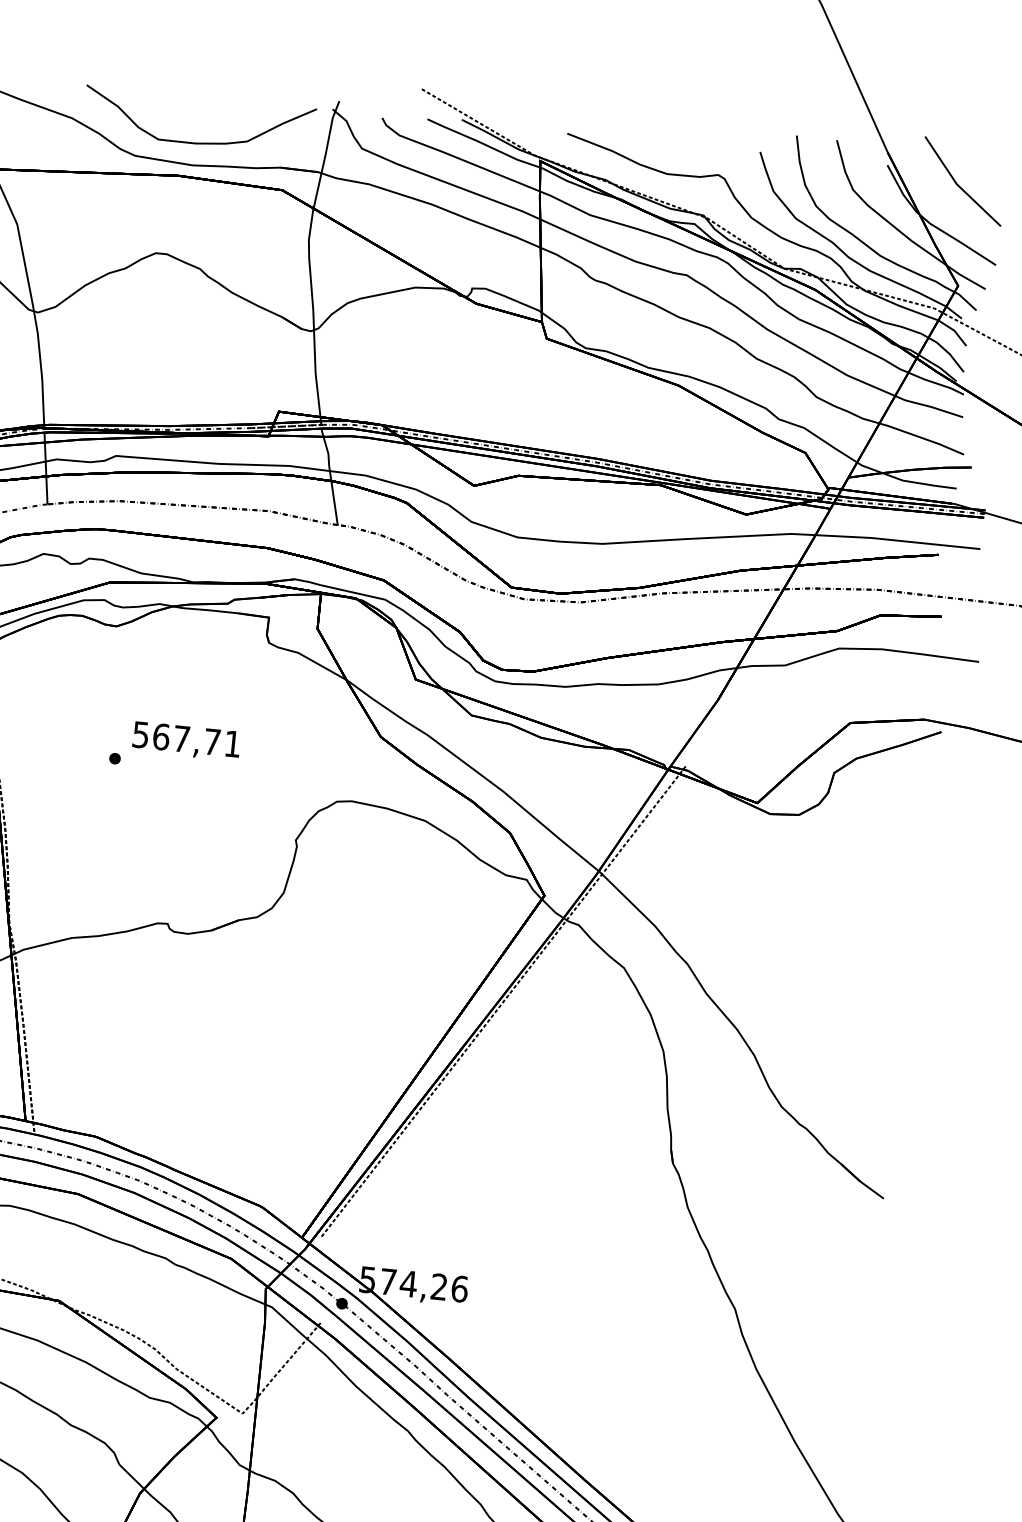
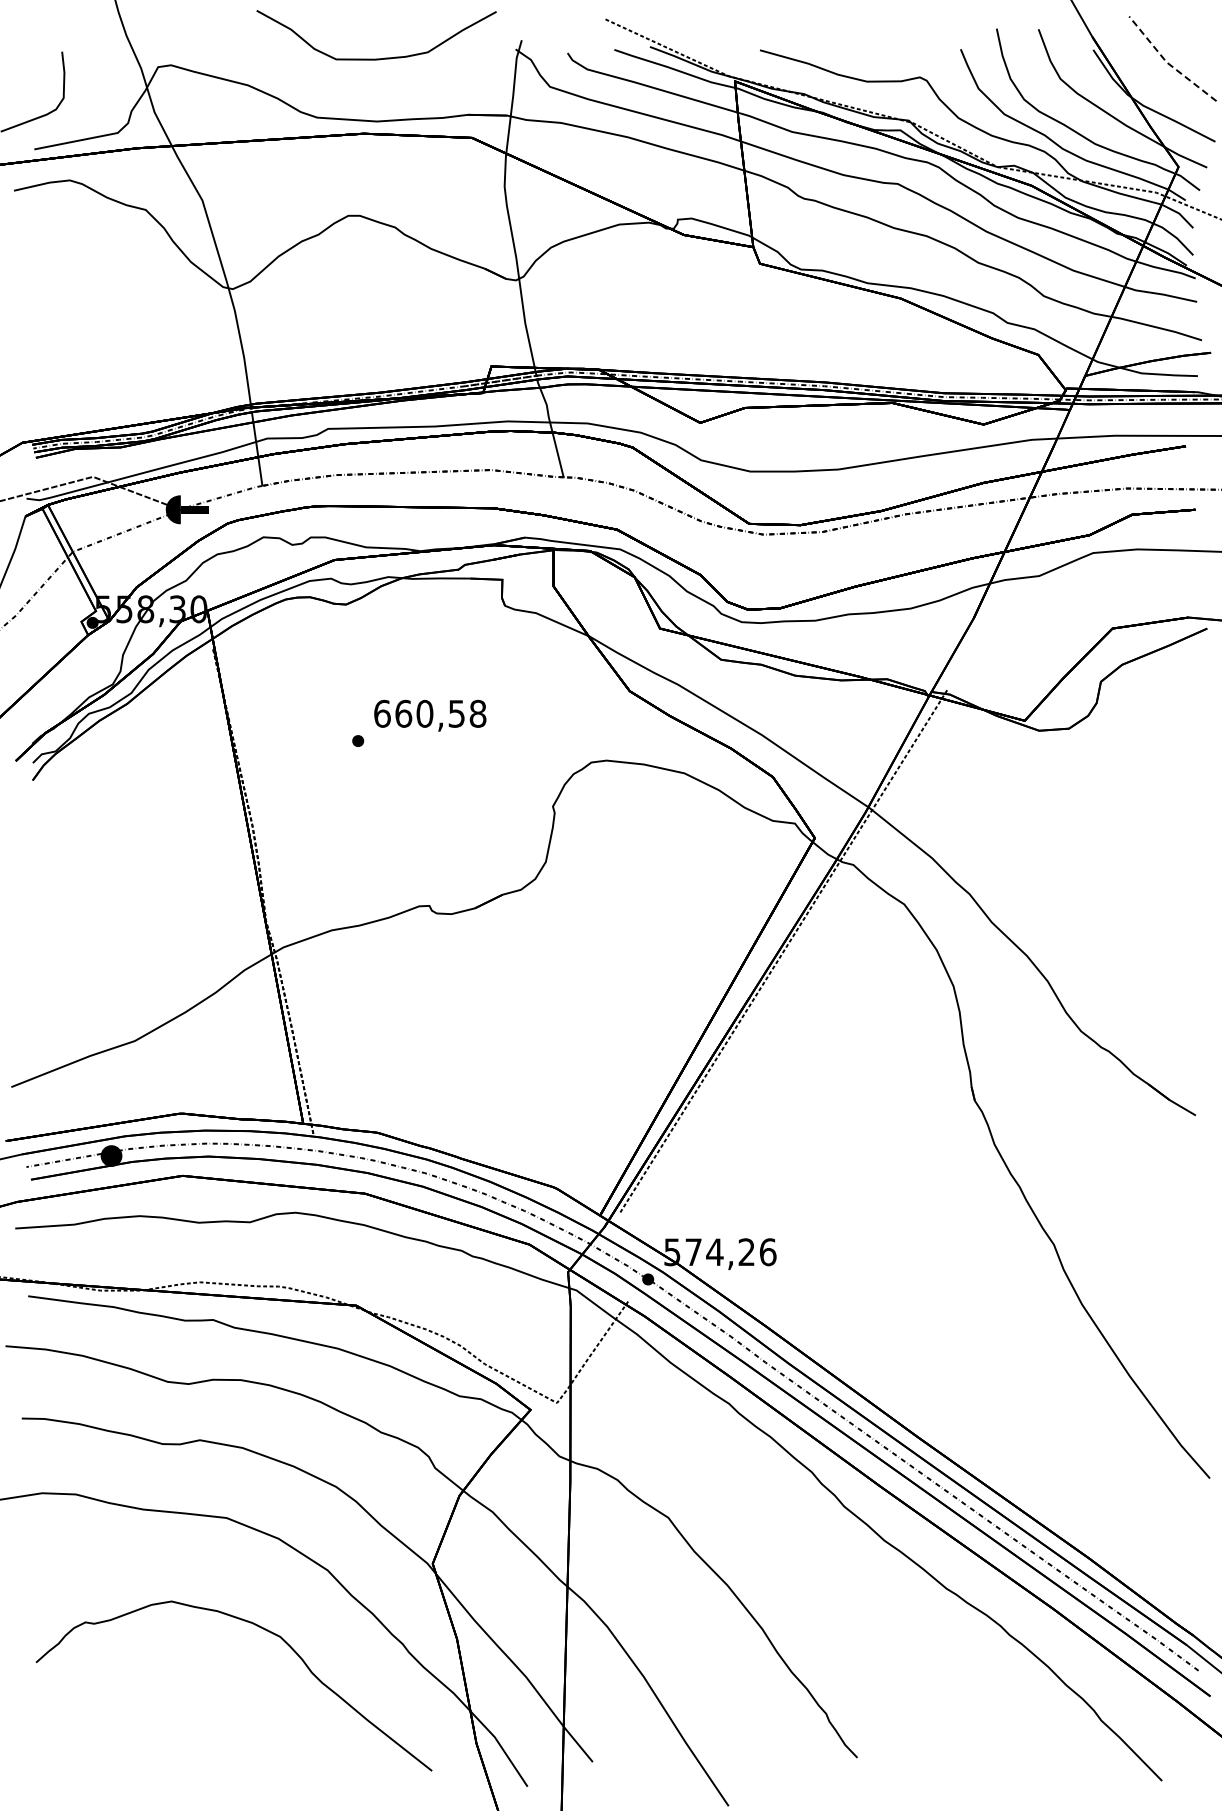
curve: (197, 142) -> (376, 58), moved
line: (957, 184) -> (1167, 62), solid -> dashed
text: (187, 739) -> (430, 713), 567,71 -> 660,58

